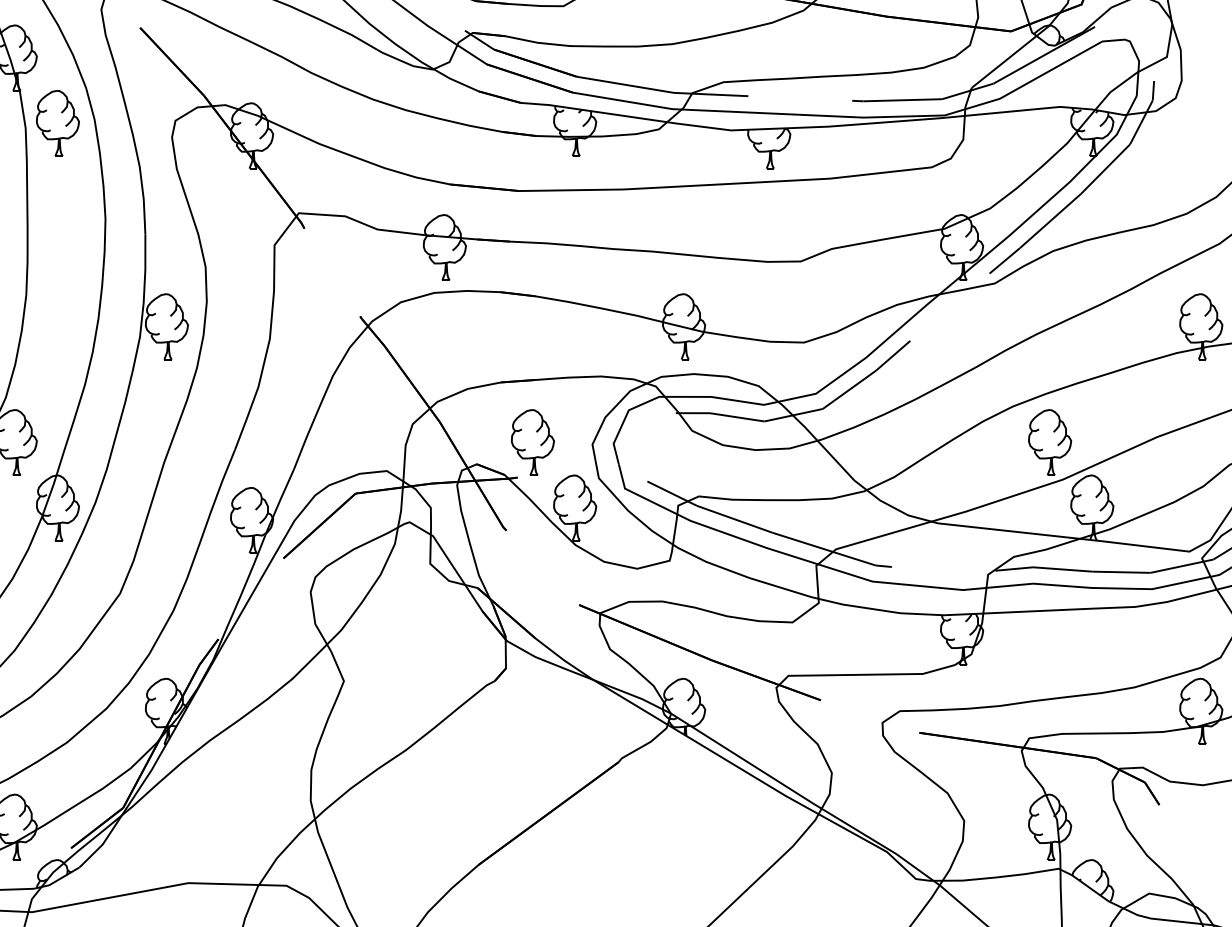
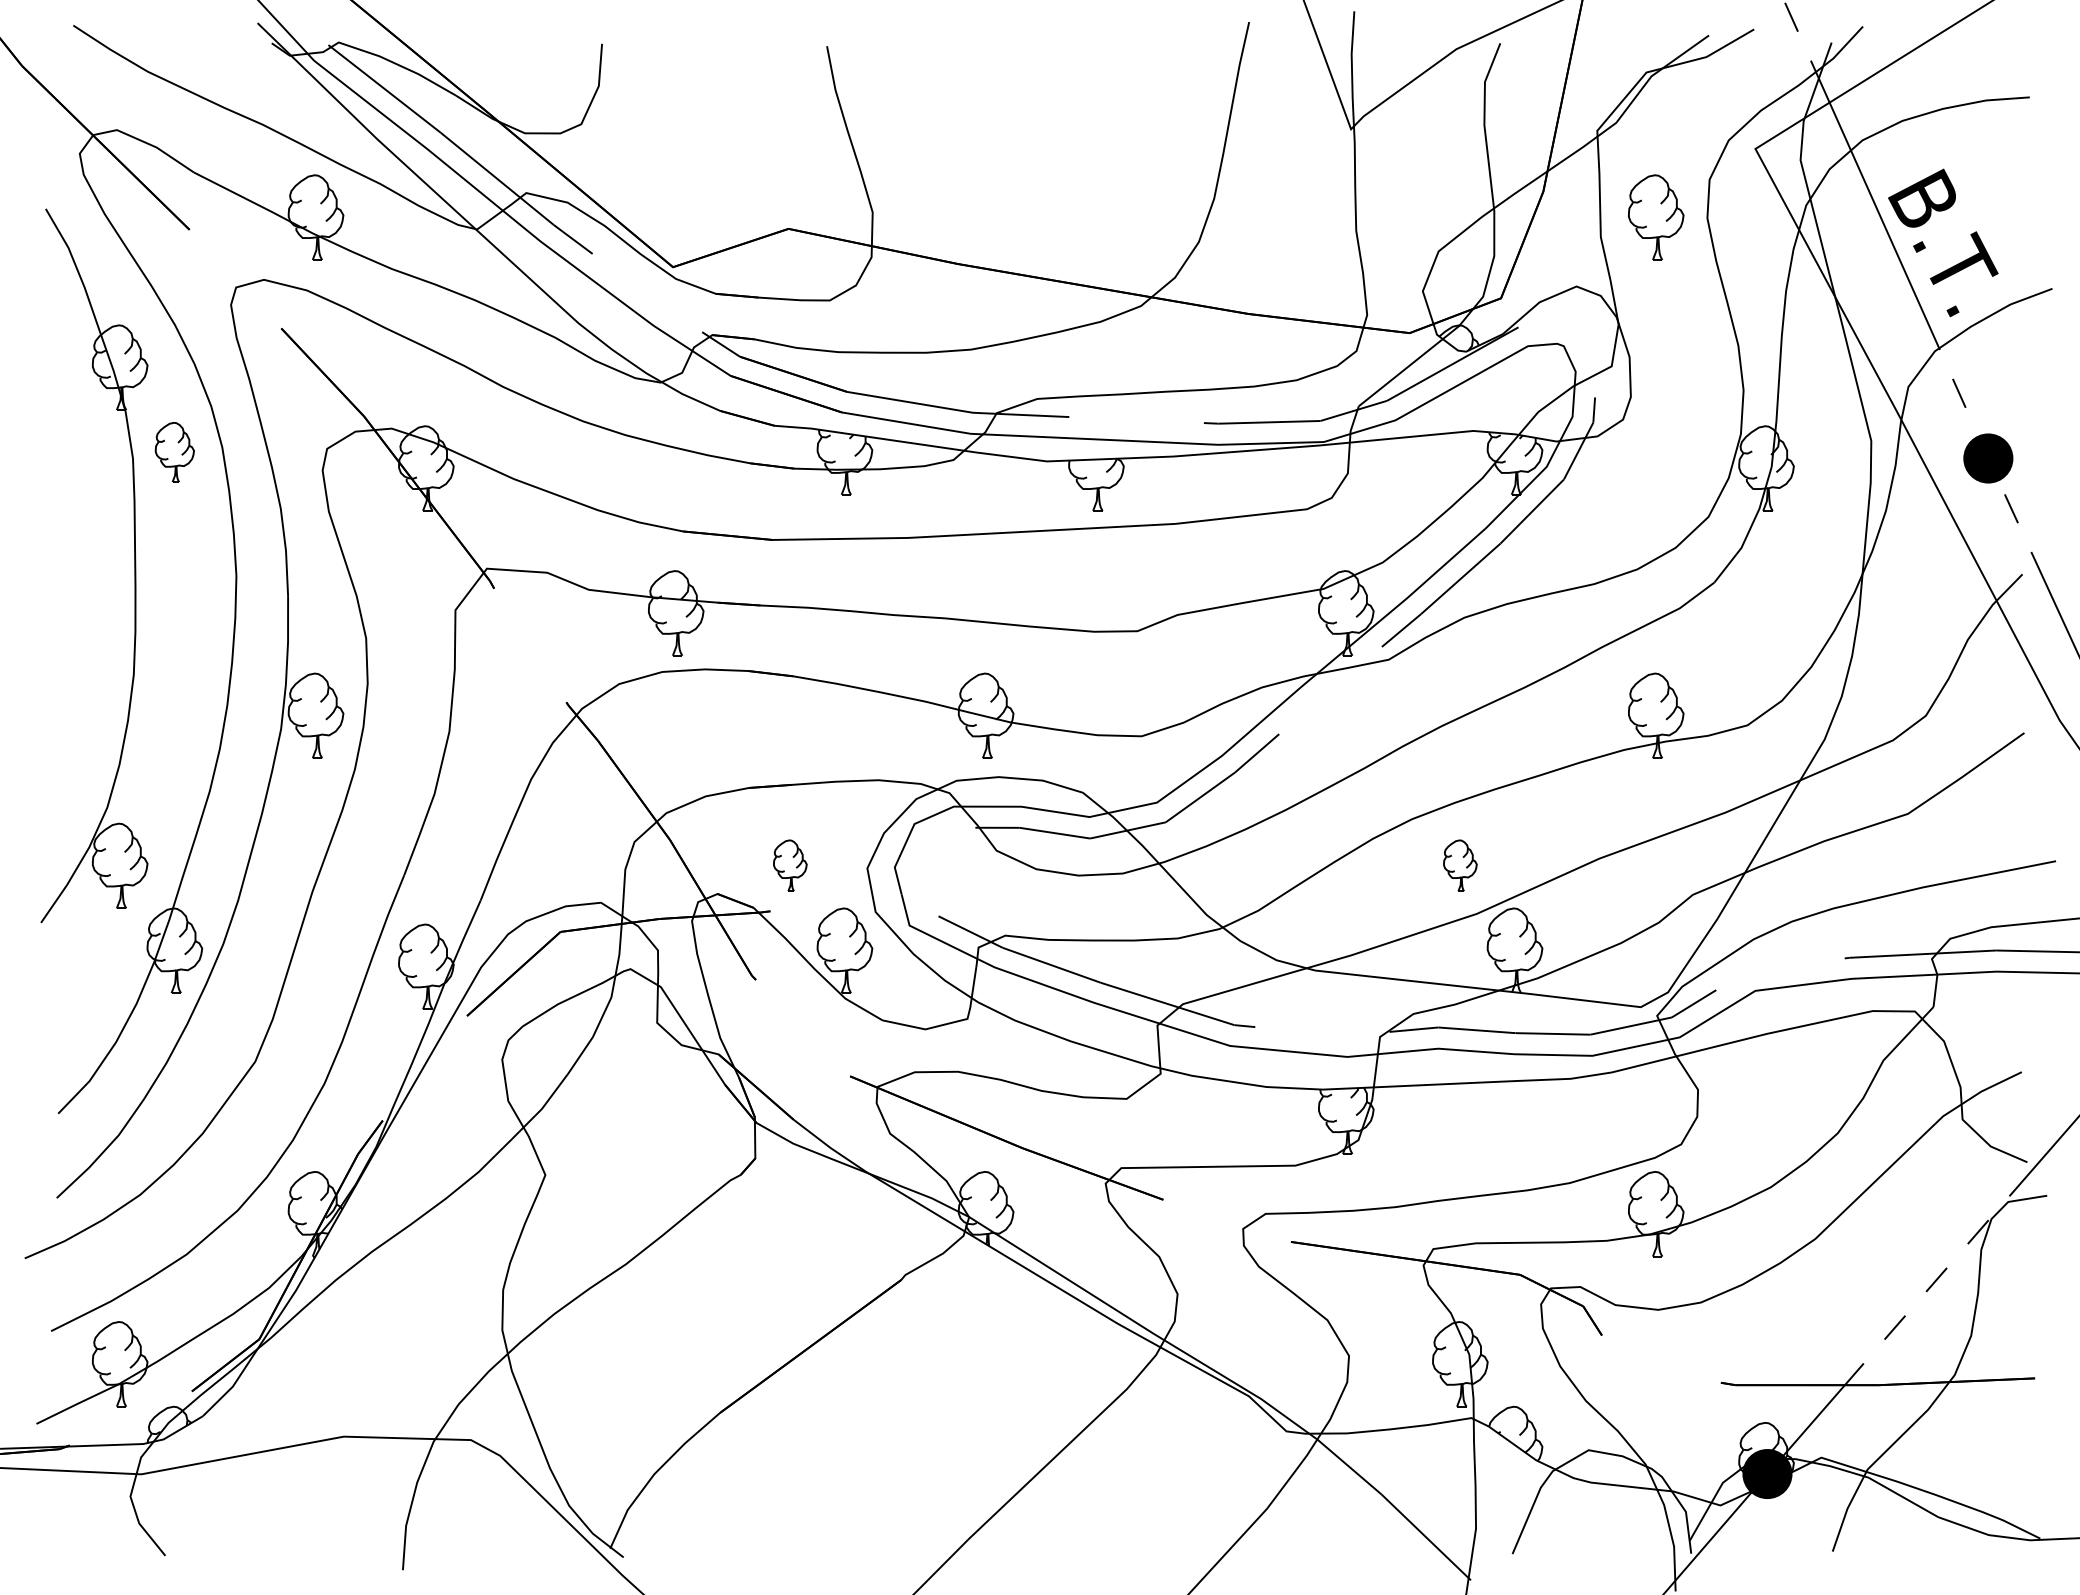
part: (57, 123) -> (174, 452), size x0.7
part: (533, 442) -> (790, 865), size x0.6
part: (1050, 442) -> (1460, 865), size x0.6

